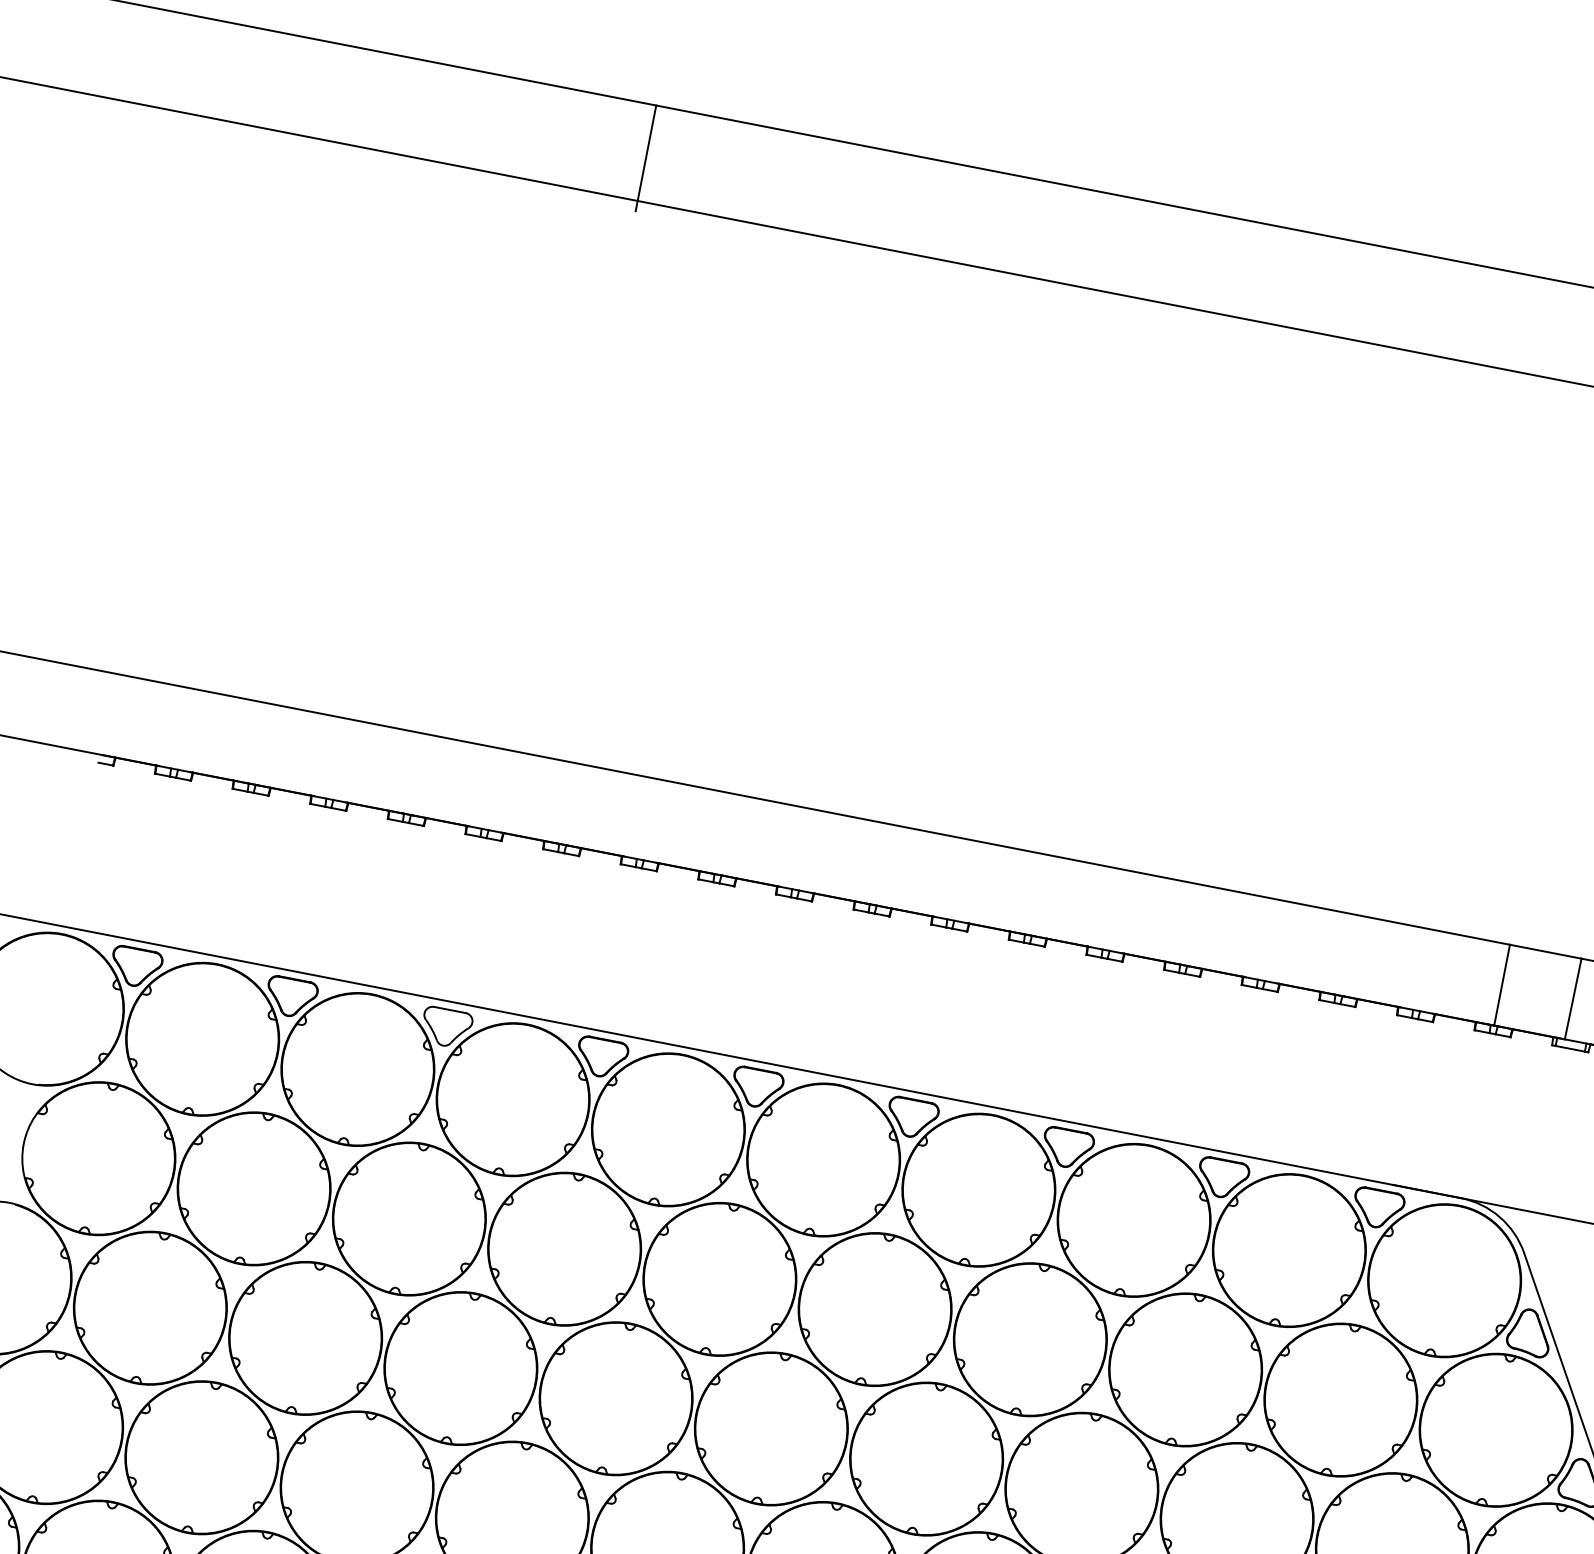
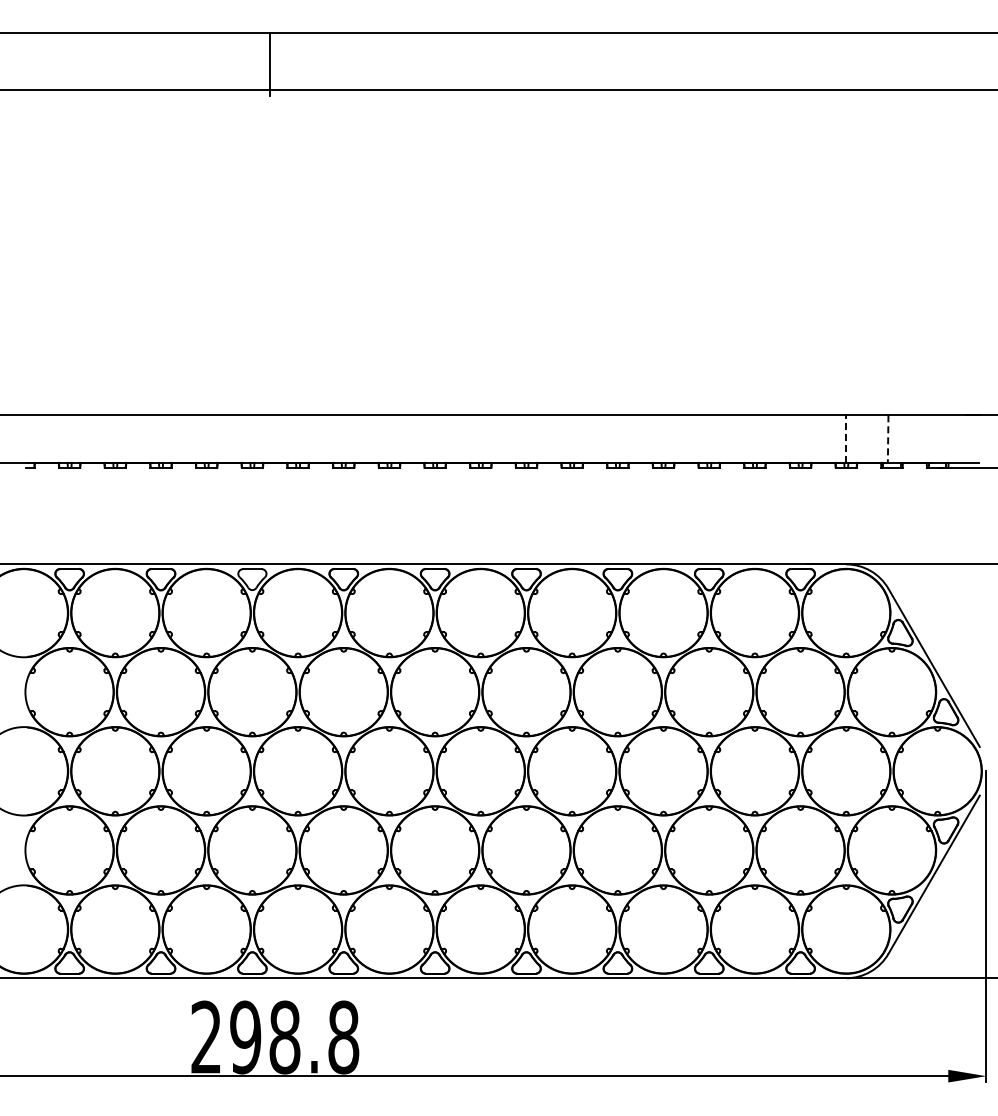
line: (1502, 985) -> (846, 439), solid -> dashed
line: (1573, 999) -> (888, 439), solid -> dashed

